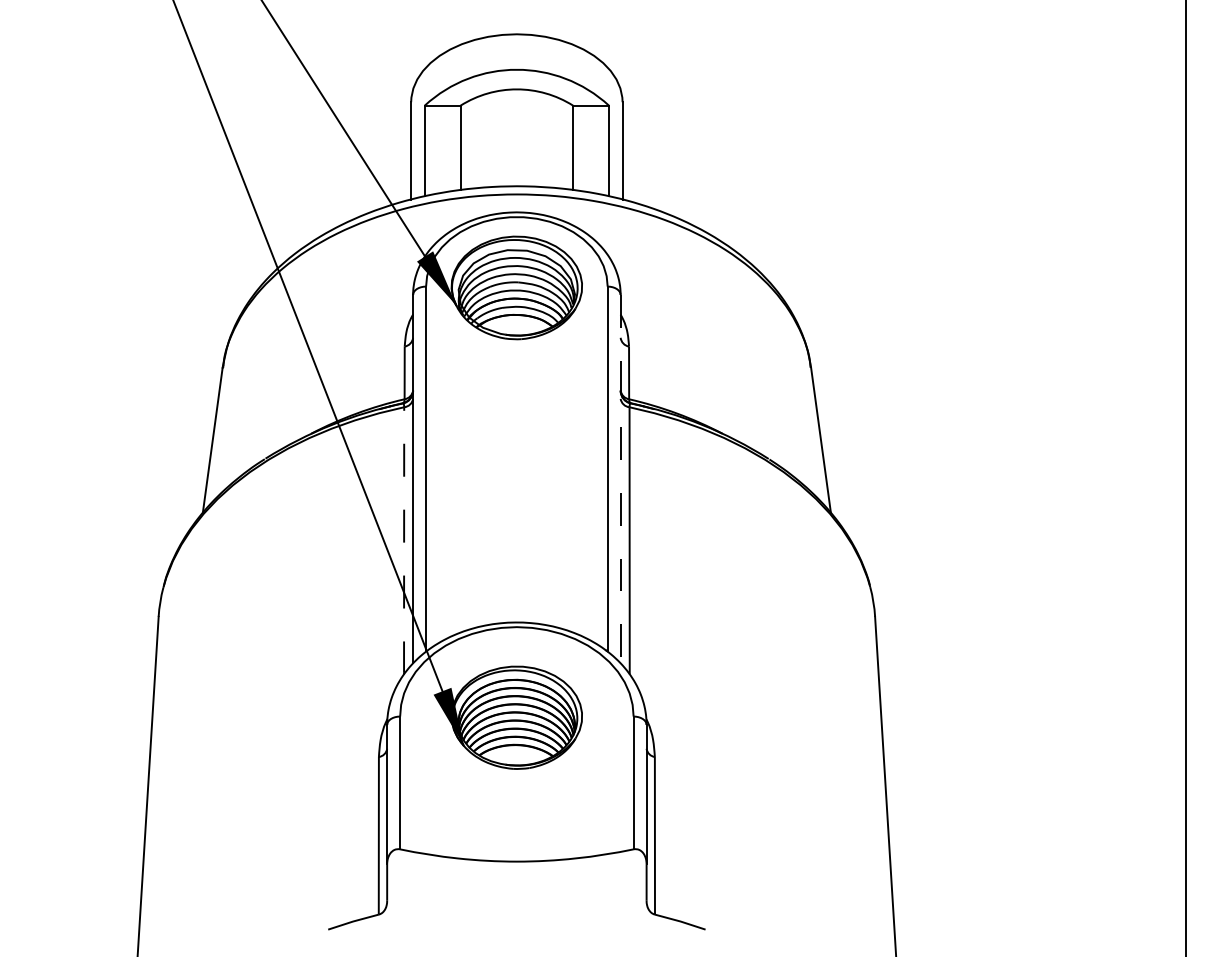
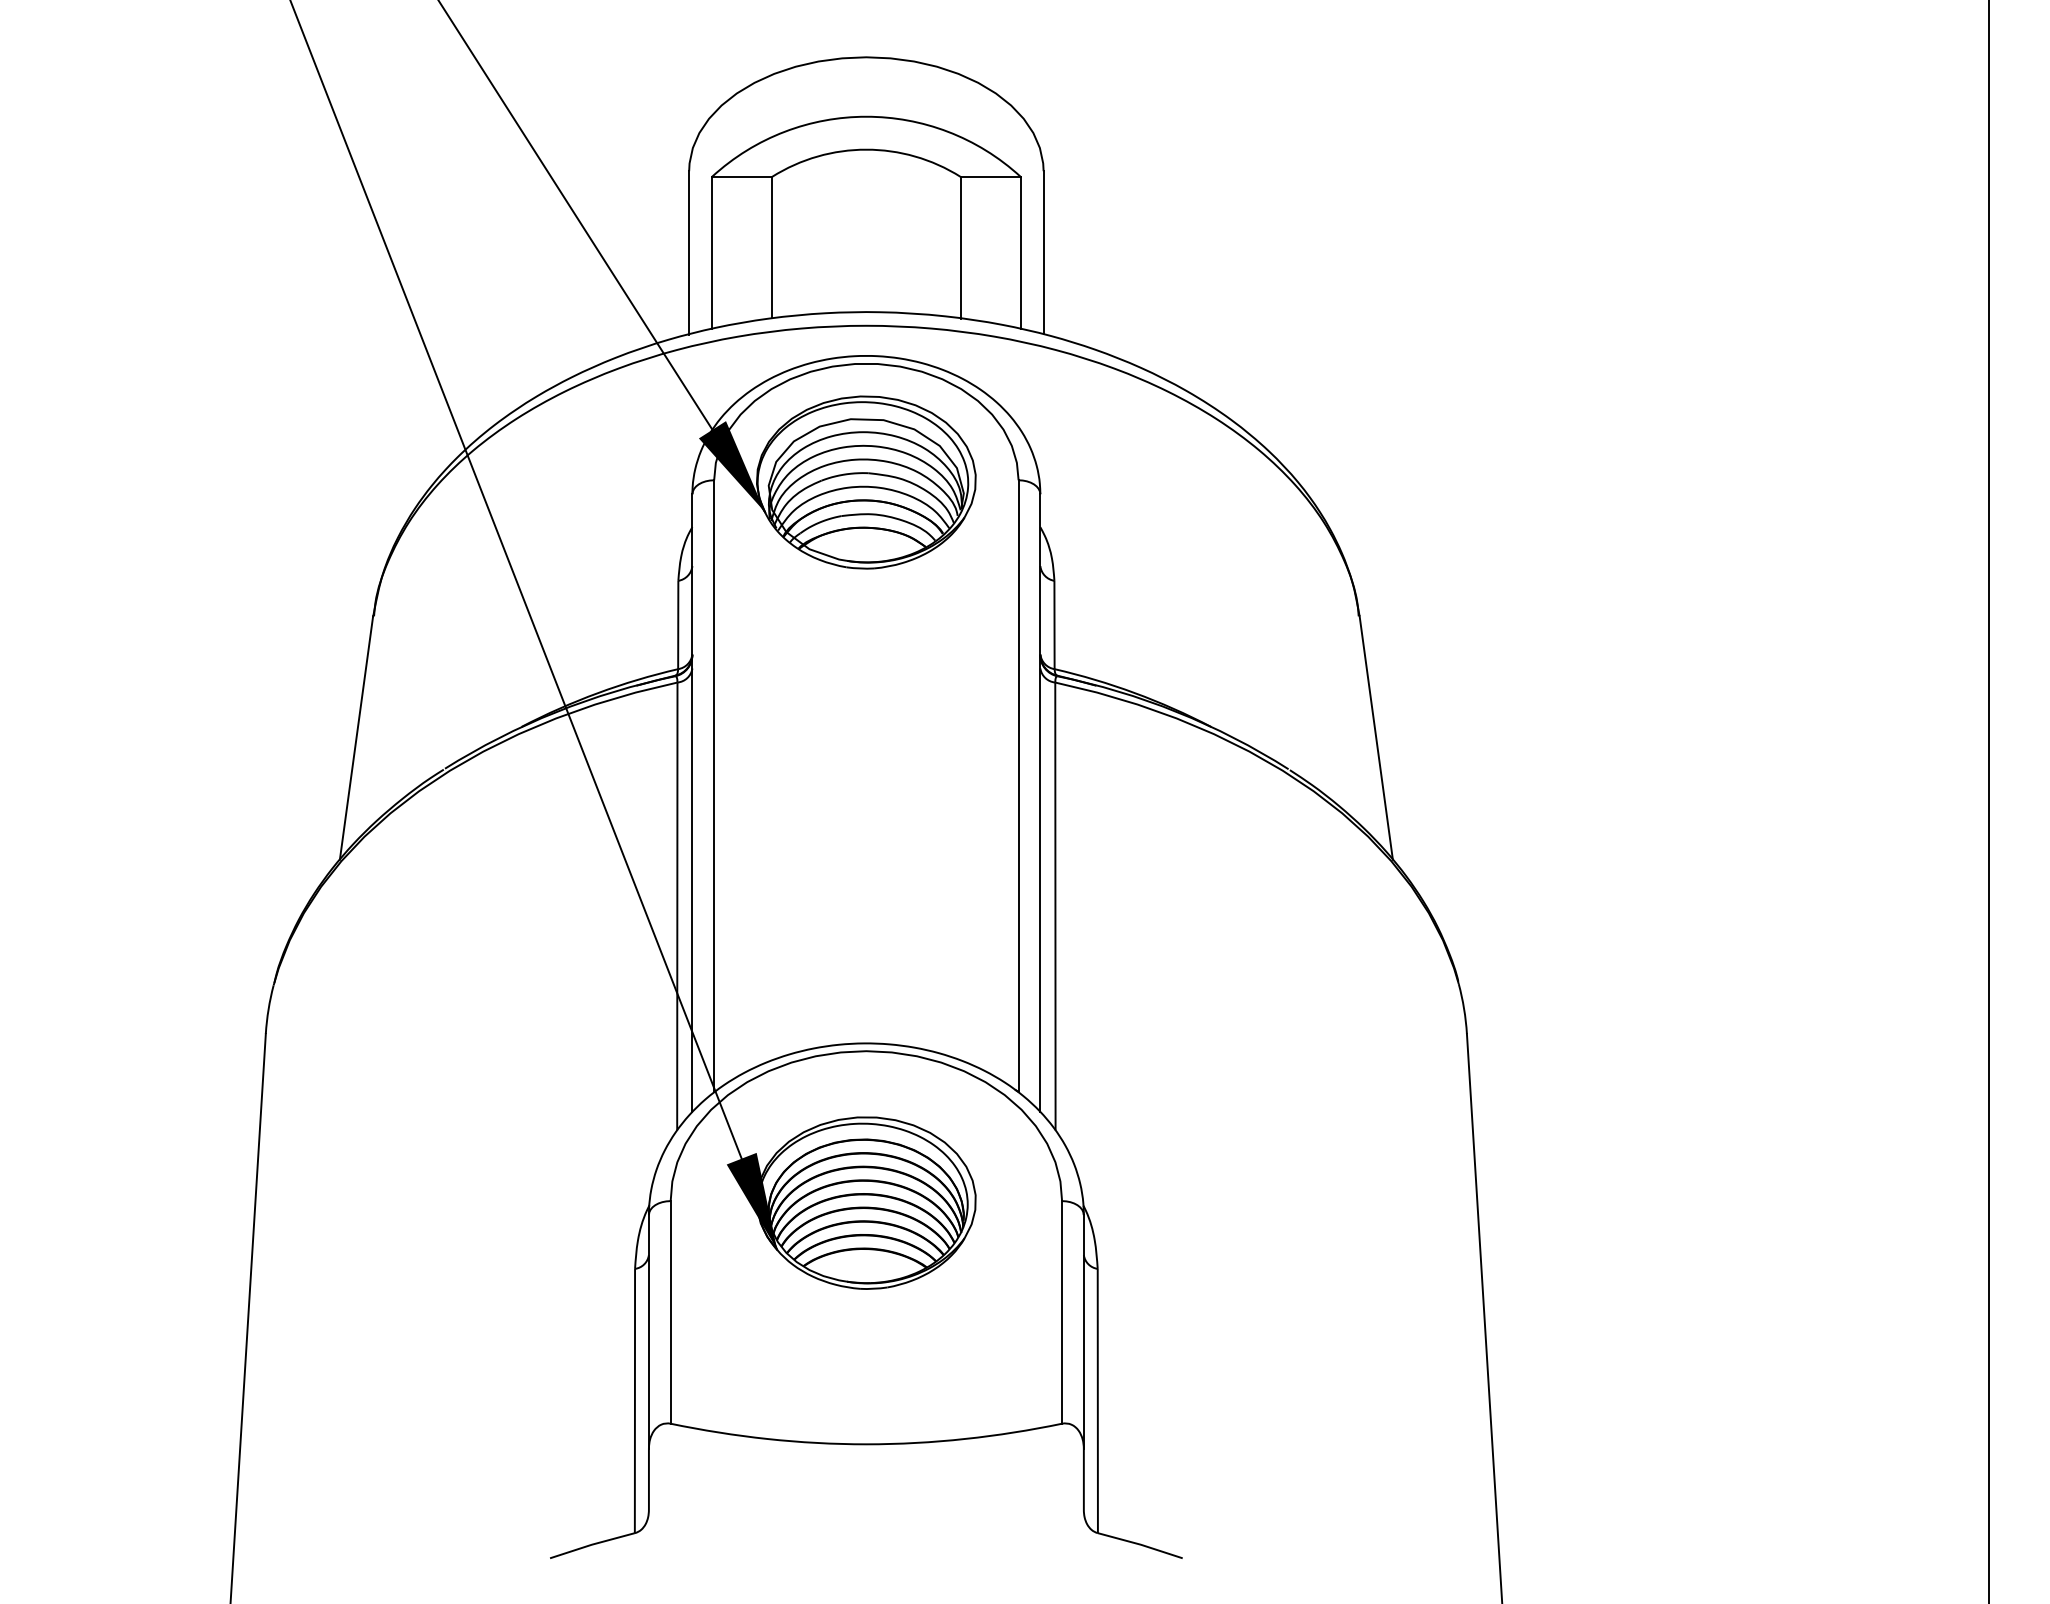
line: (620, 479) -> (1040, 803), dashed -> solid
line: (404, 542) -> (677, 909), dashed -> solid

